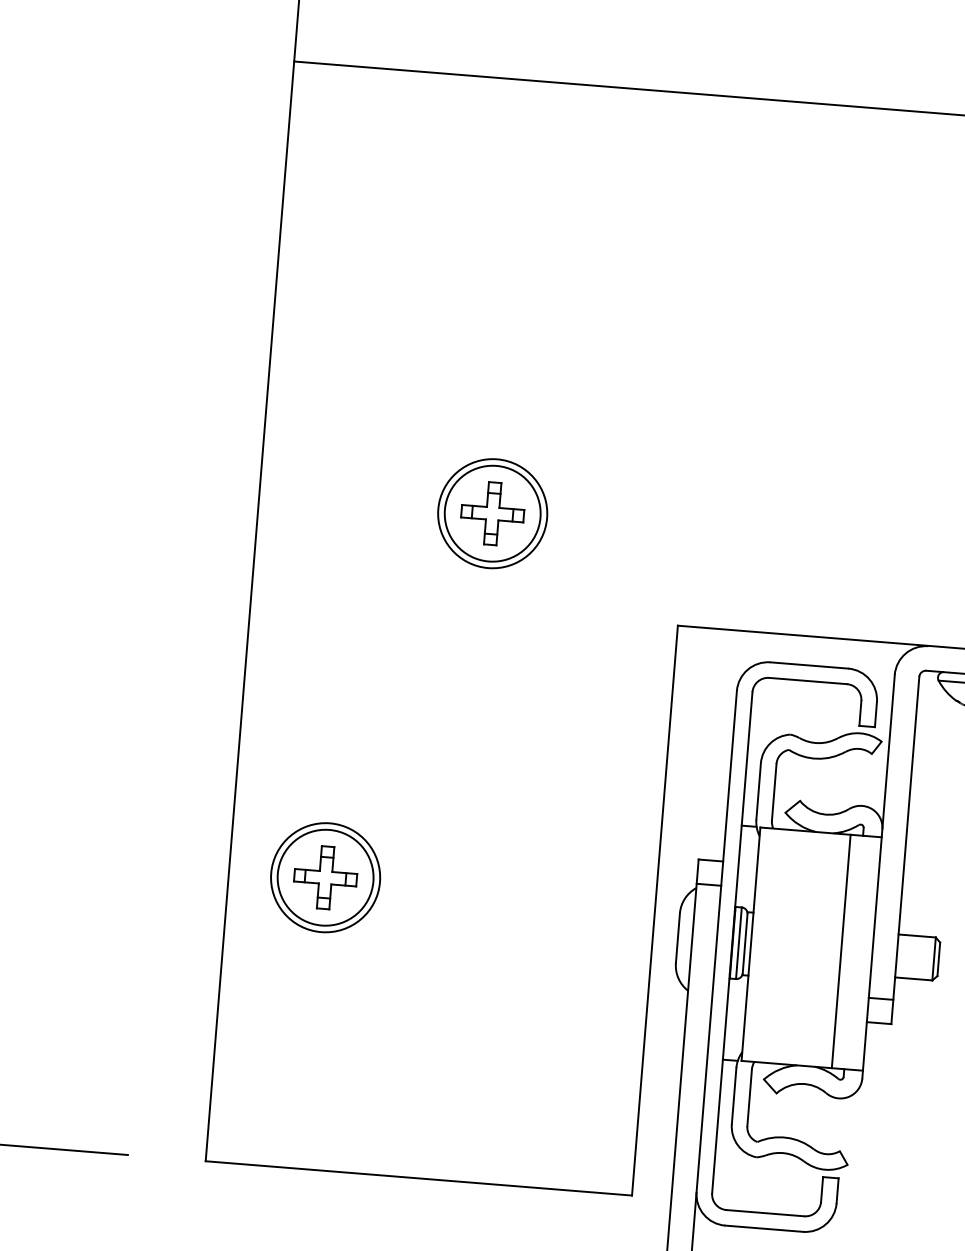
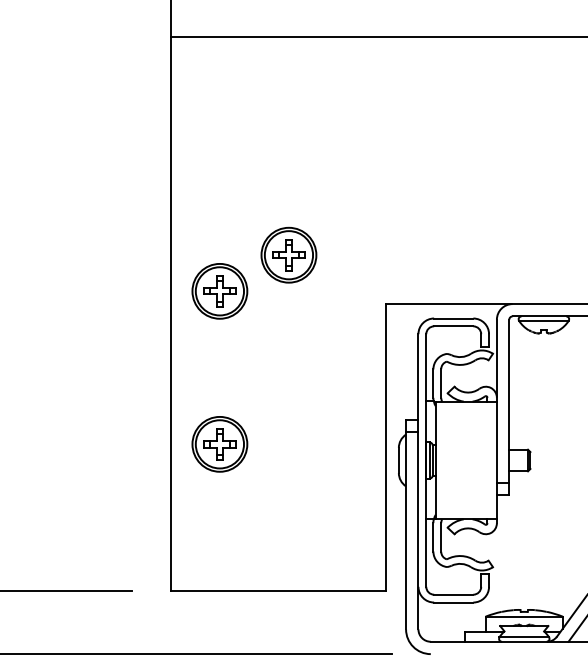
part: (349, 574) -> (219, 291), added
line: (841, 951) -> (481, 460), removed

